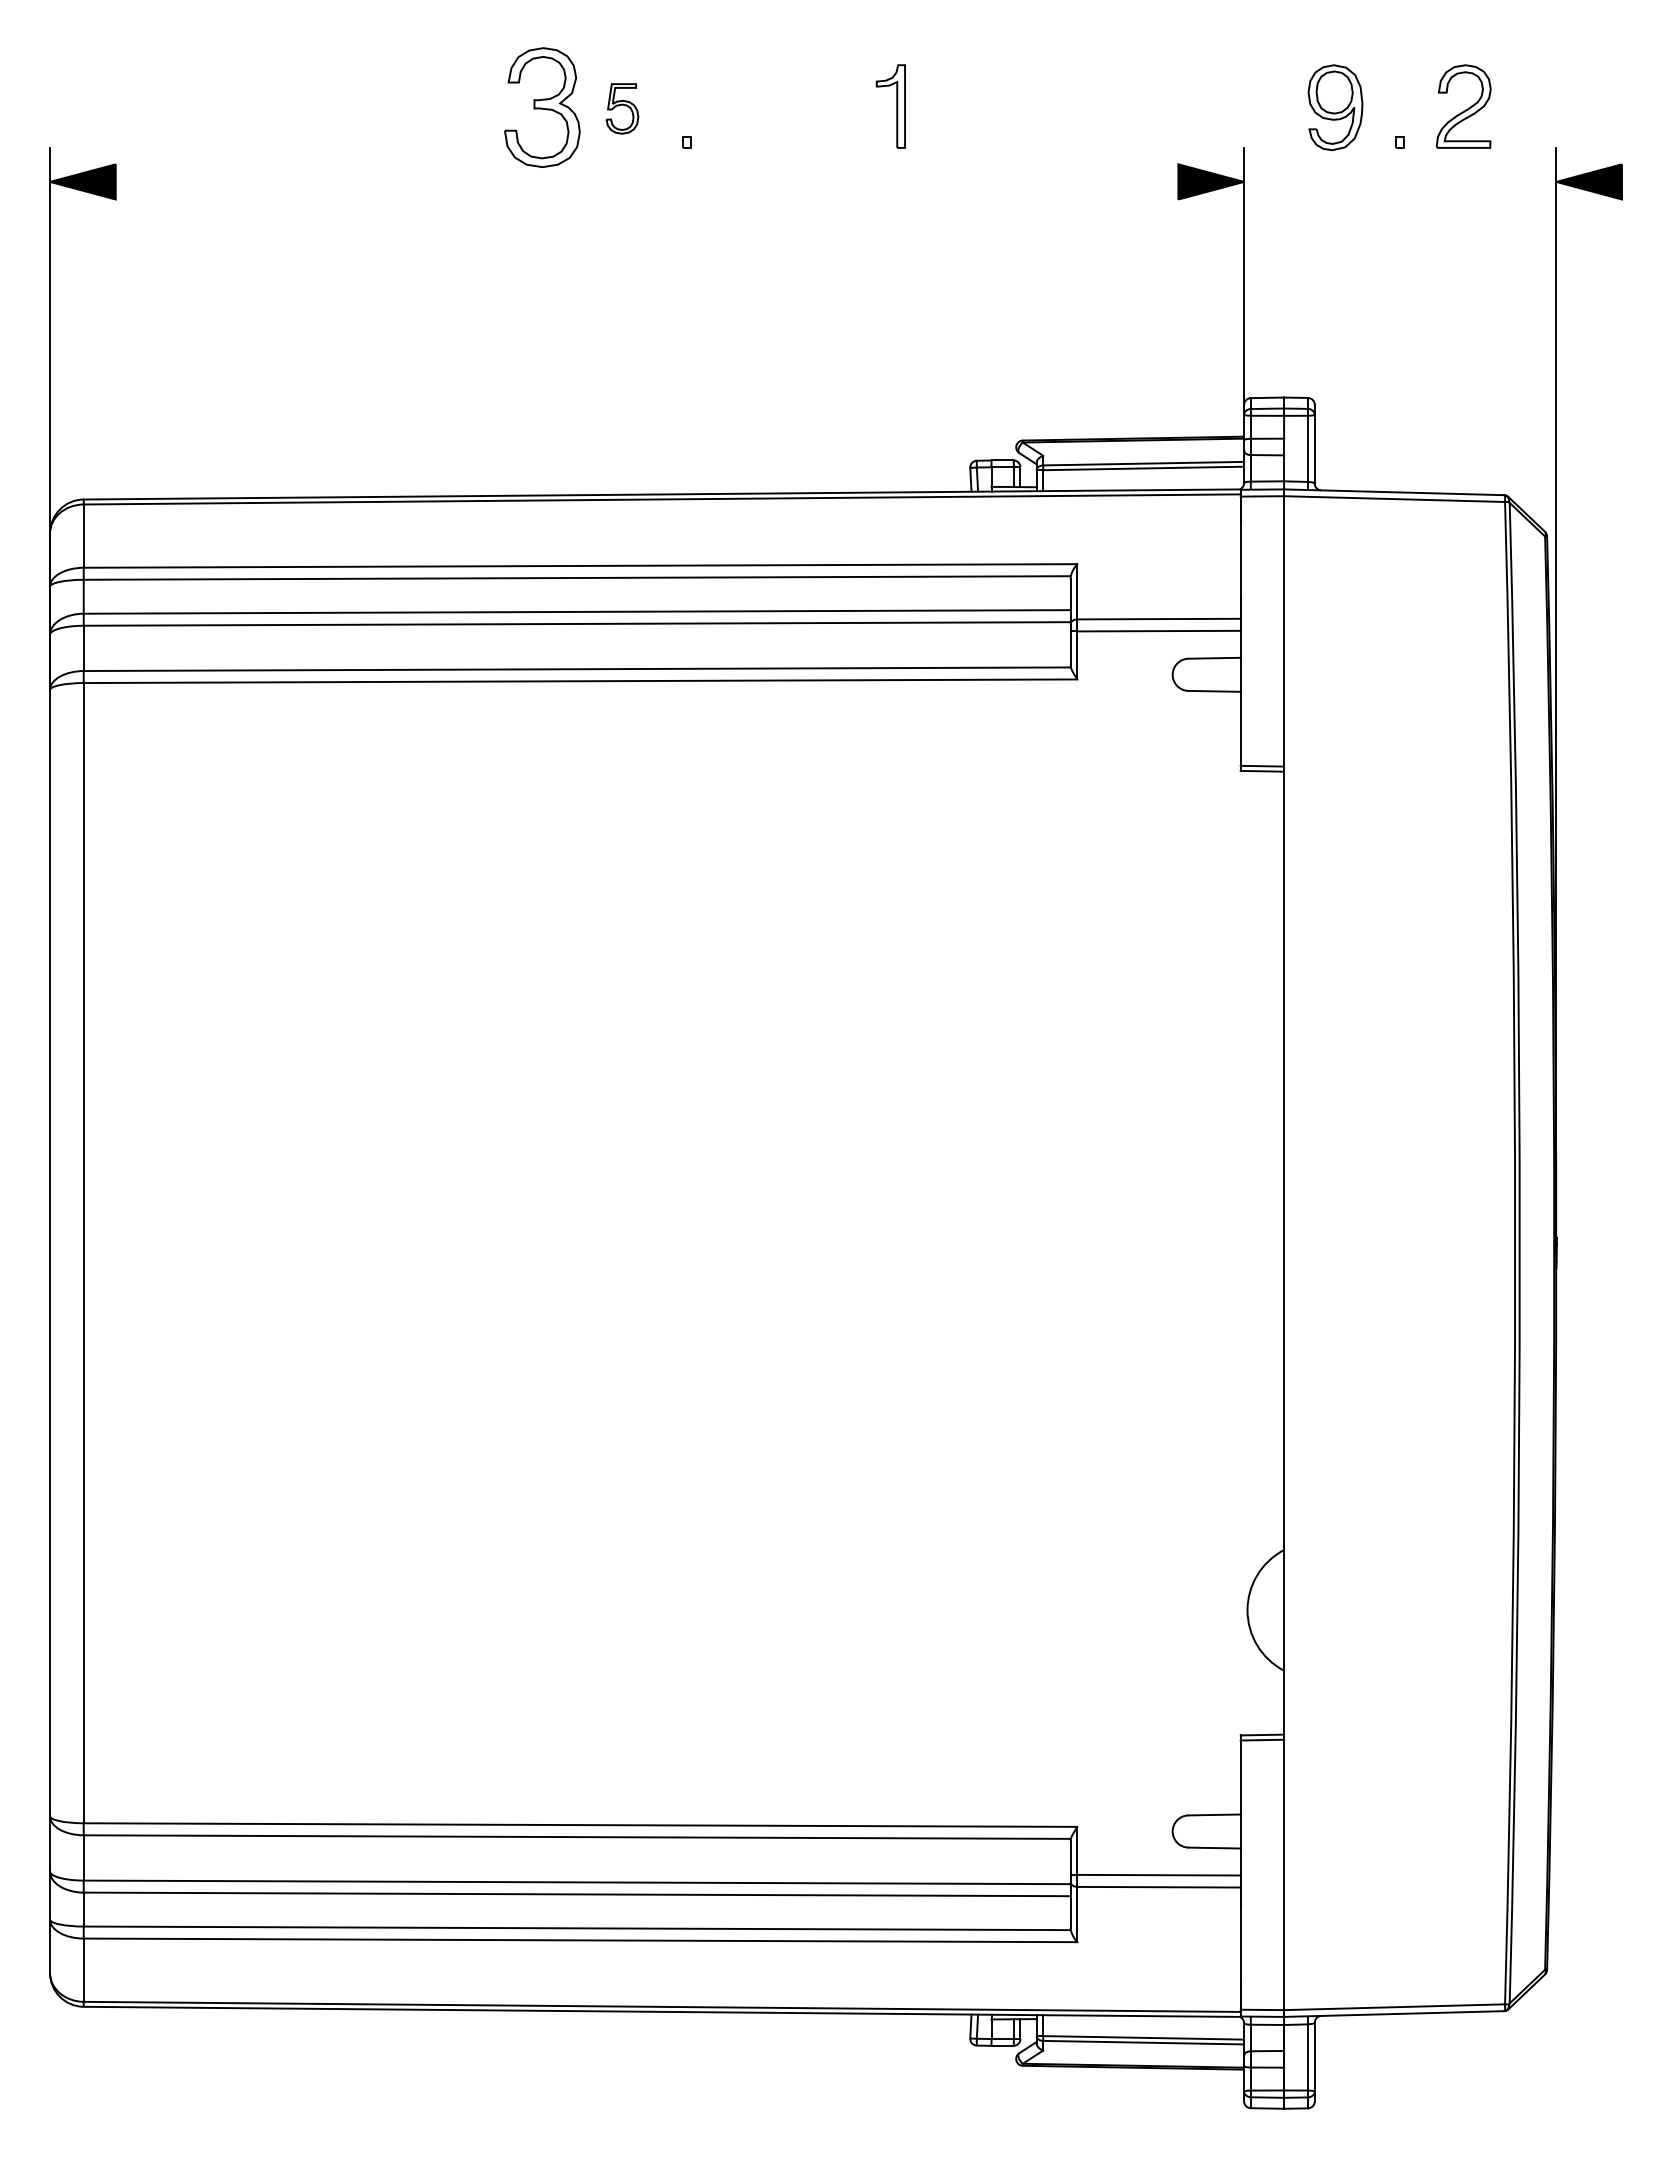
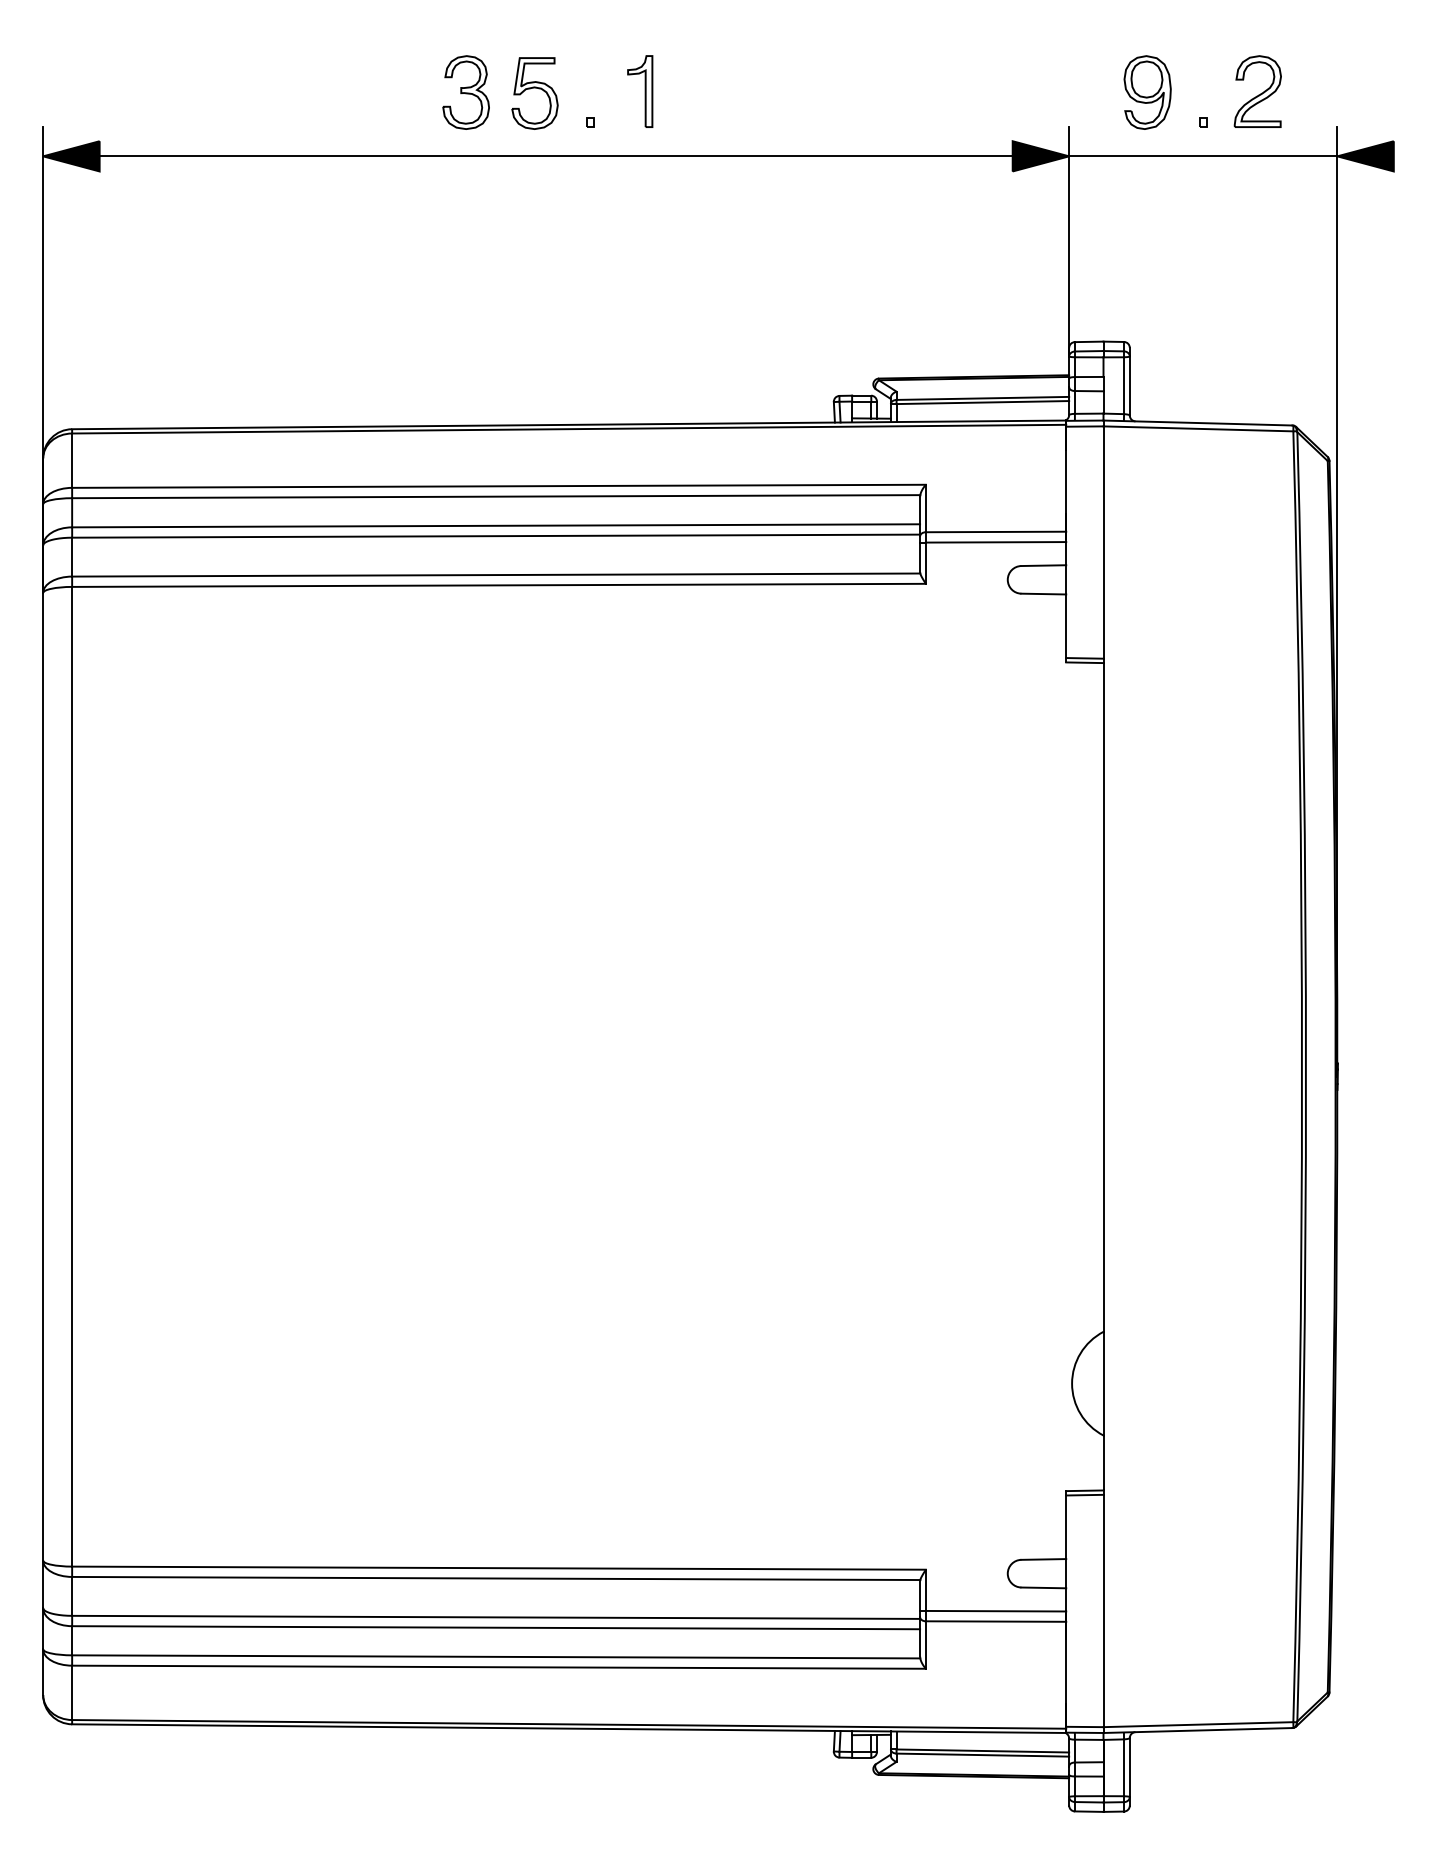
part: (890, 106) -> (639, 91), moved
part: (541, 107) -> (465, 92), size x0.71
part: (622, 108) -> (535, 93), size x1.67
line: (646, 181) -> (555, 155), added
line: (1400, 181) -> (1203, 155), added

